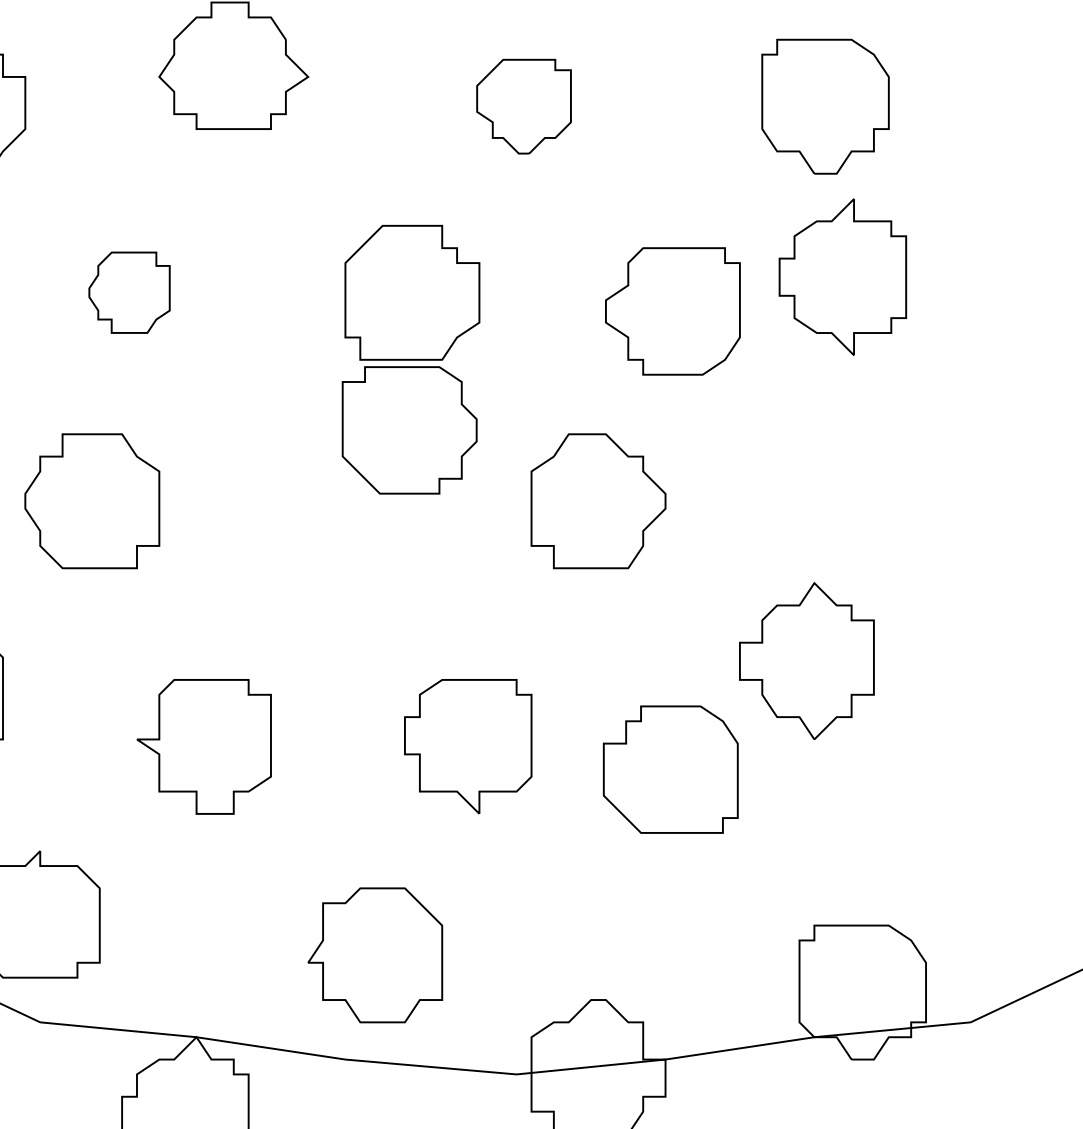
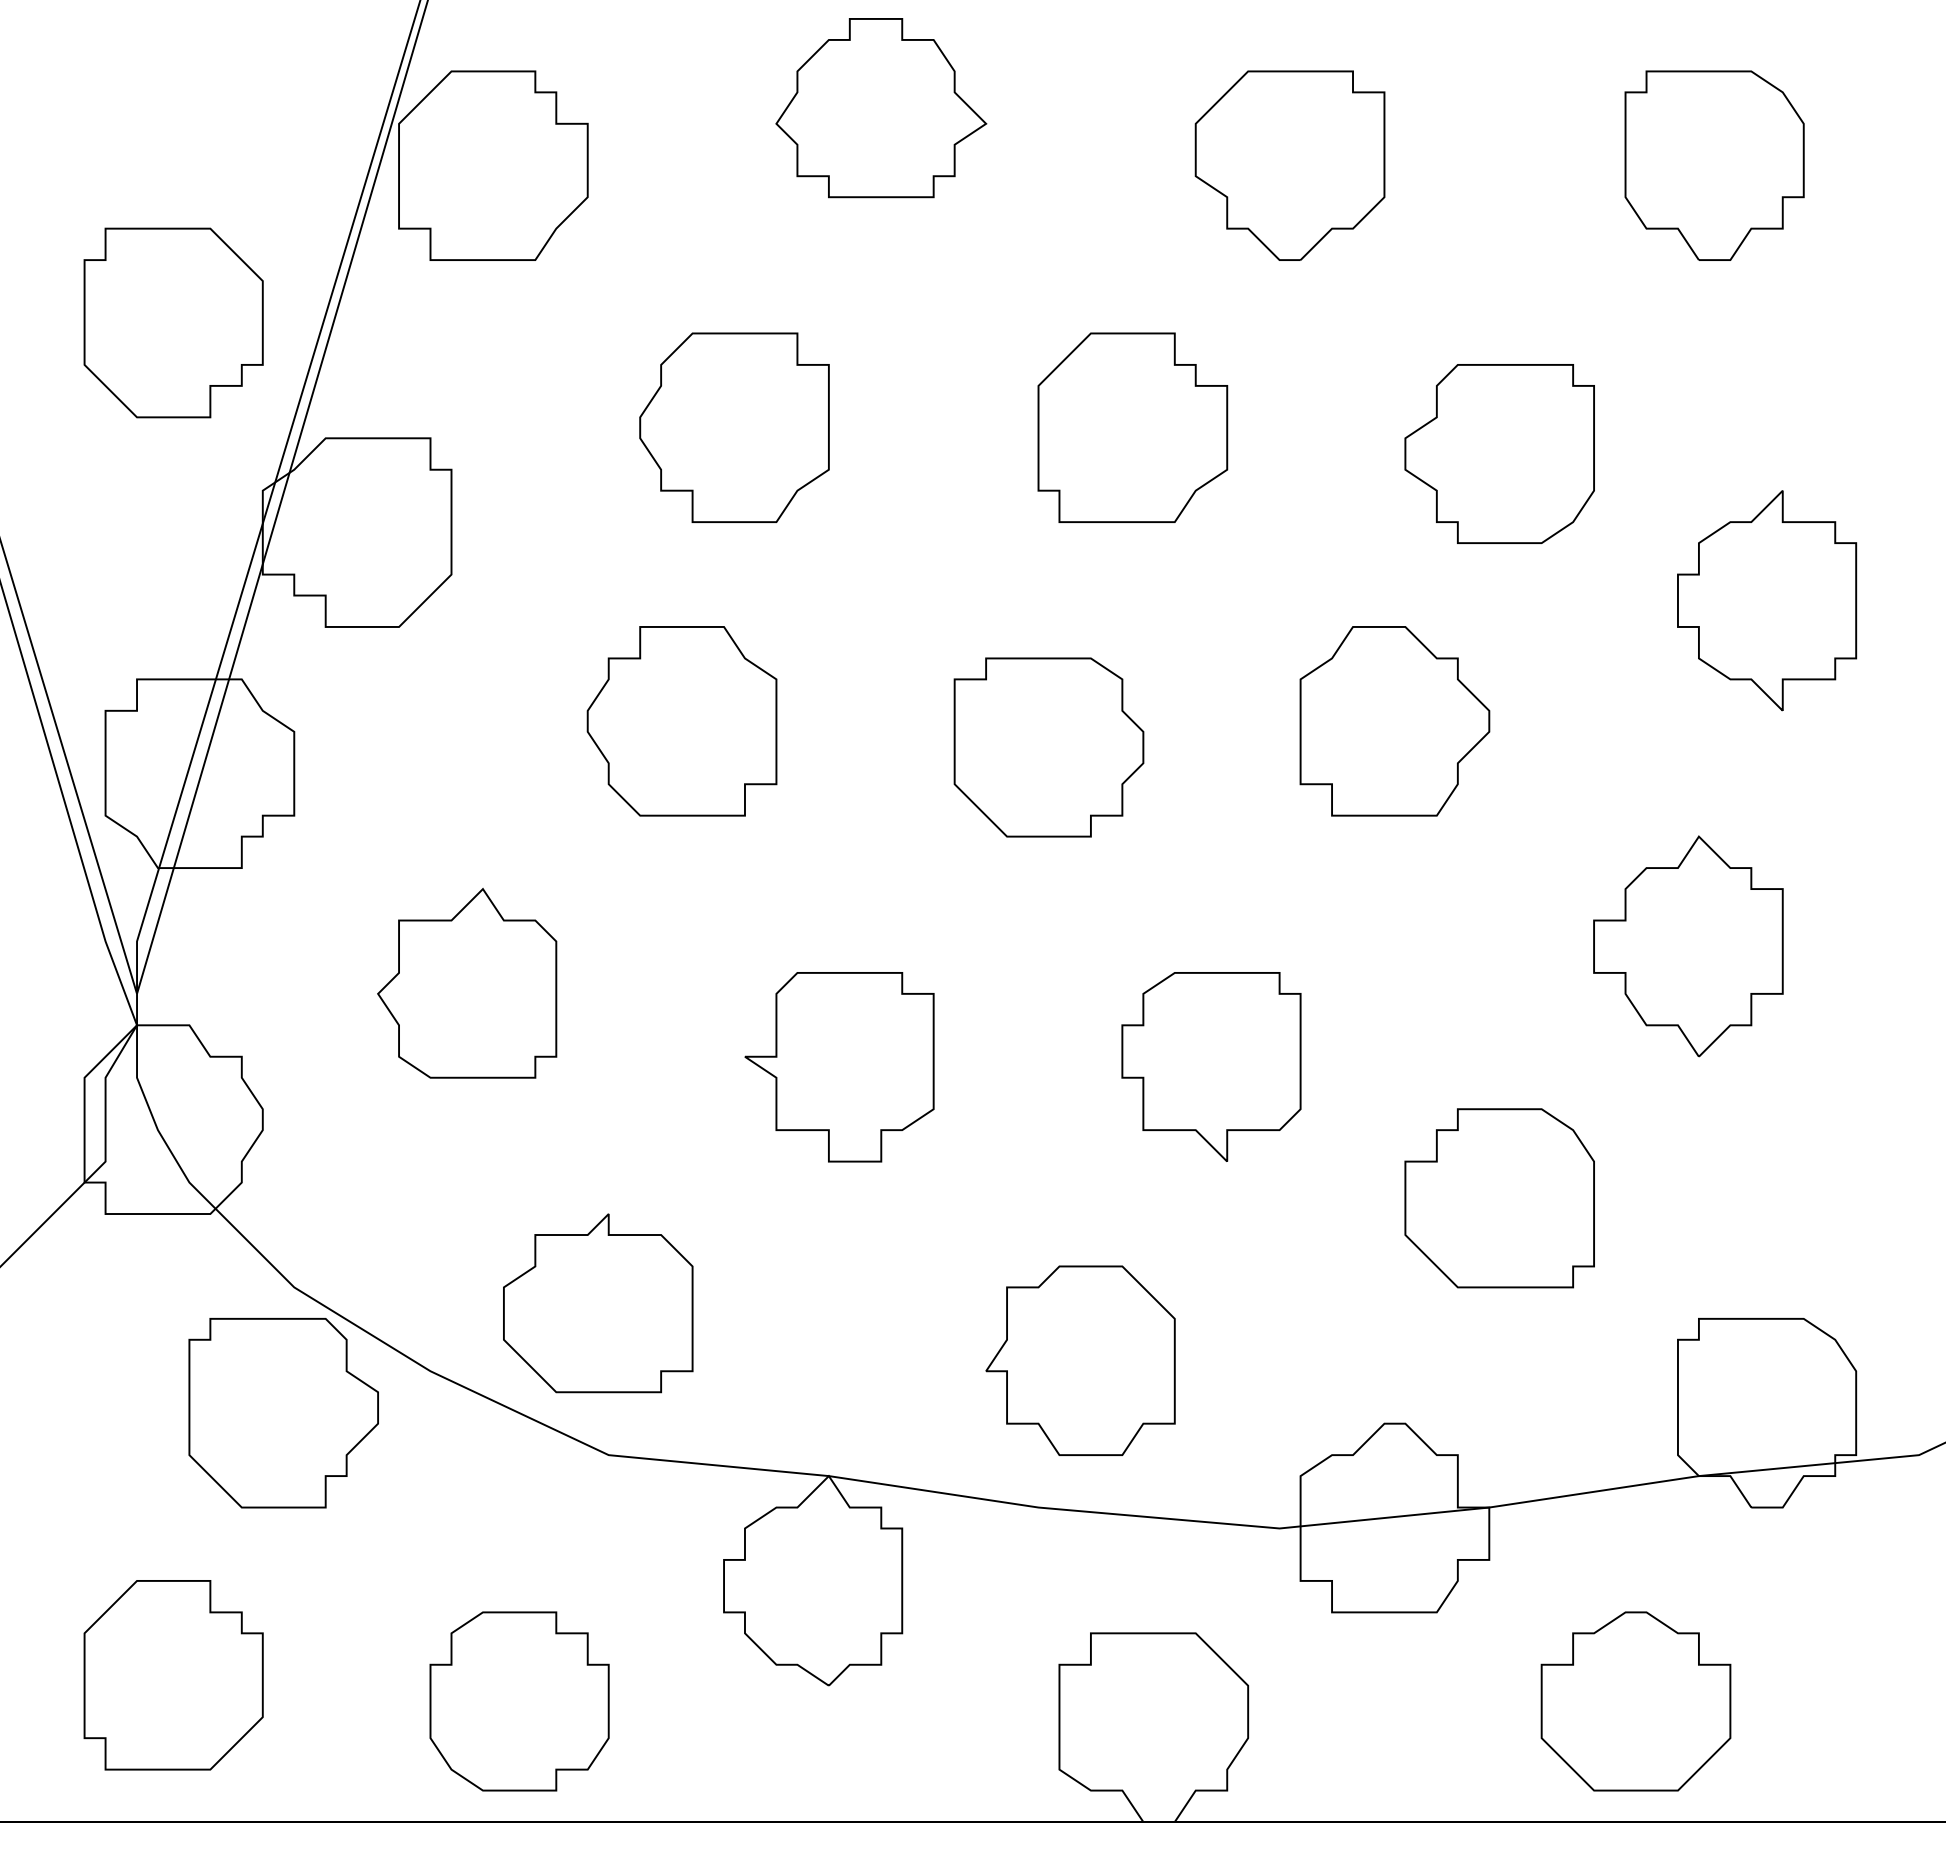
part: (523, 106) -> (1289, 165), size x1.43
part: (843, 277) -> (1767, 600), moved
part: (129, 292) -> (734, 427), size x1.67
part: (409, 430) -> (1048, 747), moved
part: (670, 769) -> (1499, 1198), moved

